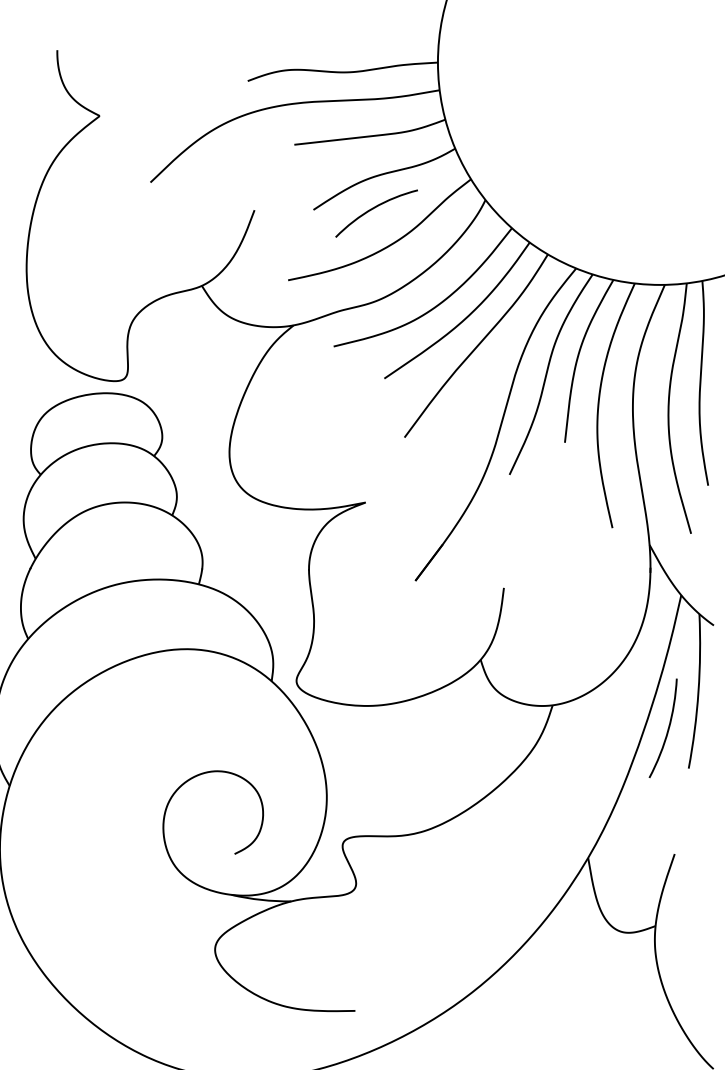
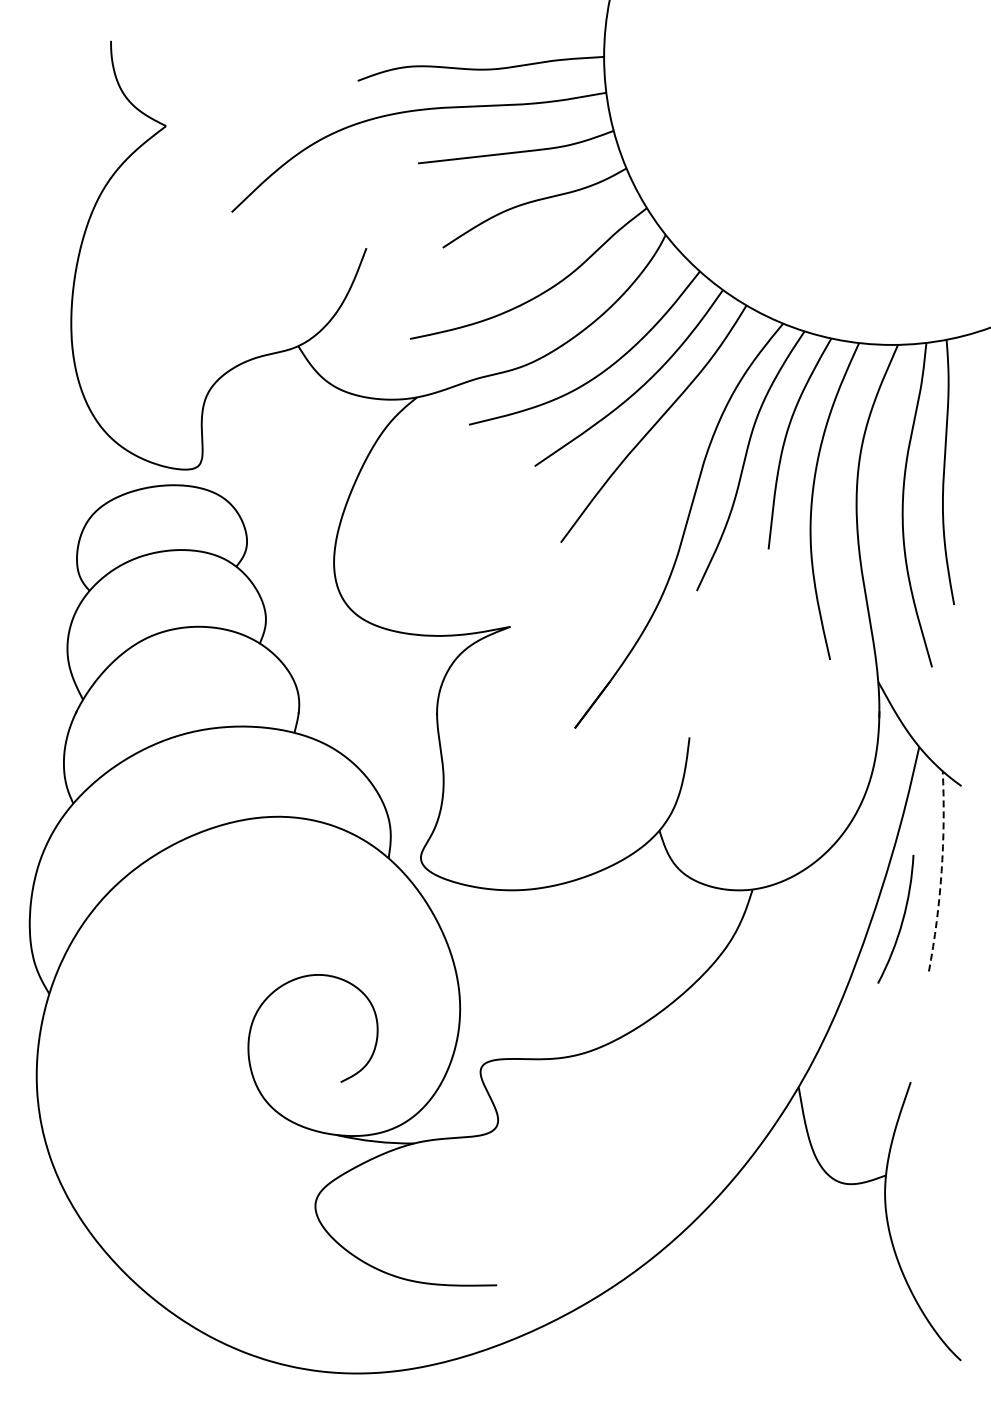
arc: (374, 208) -> (521, 246), removed
arc: (698, 691) -> (941, 871), solid -> dashed

